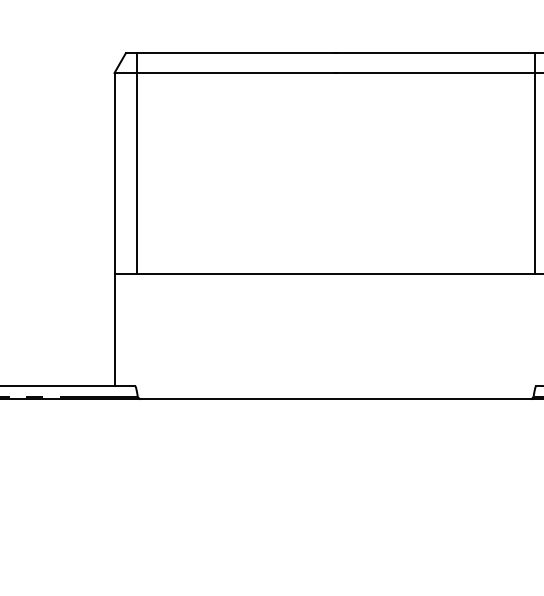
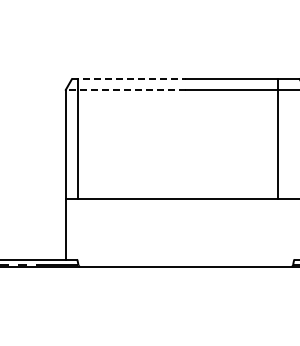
line: (230, 53) -> (128, 79), solid -> dashed
line: (224, 72) -> (125, 89), solid -> dashed
line: (534, 162) -> (277, 138), moved

